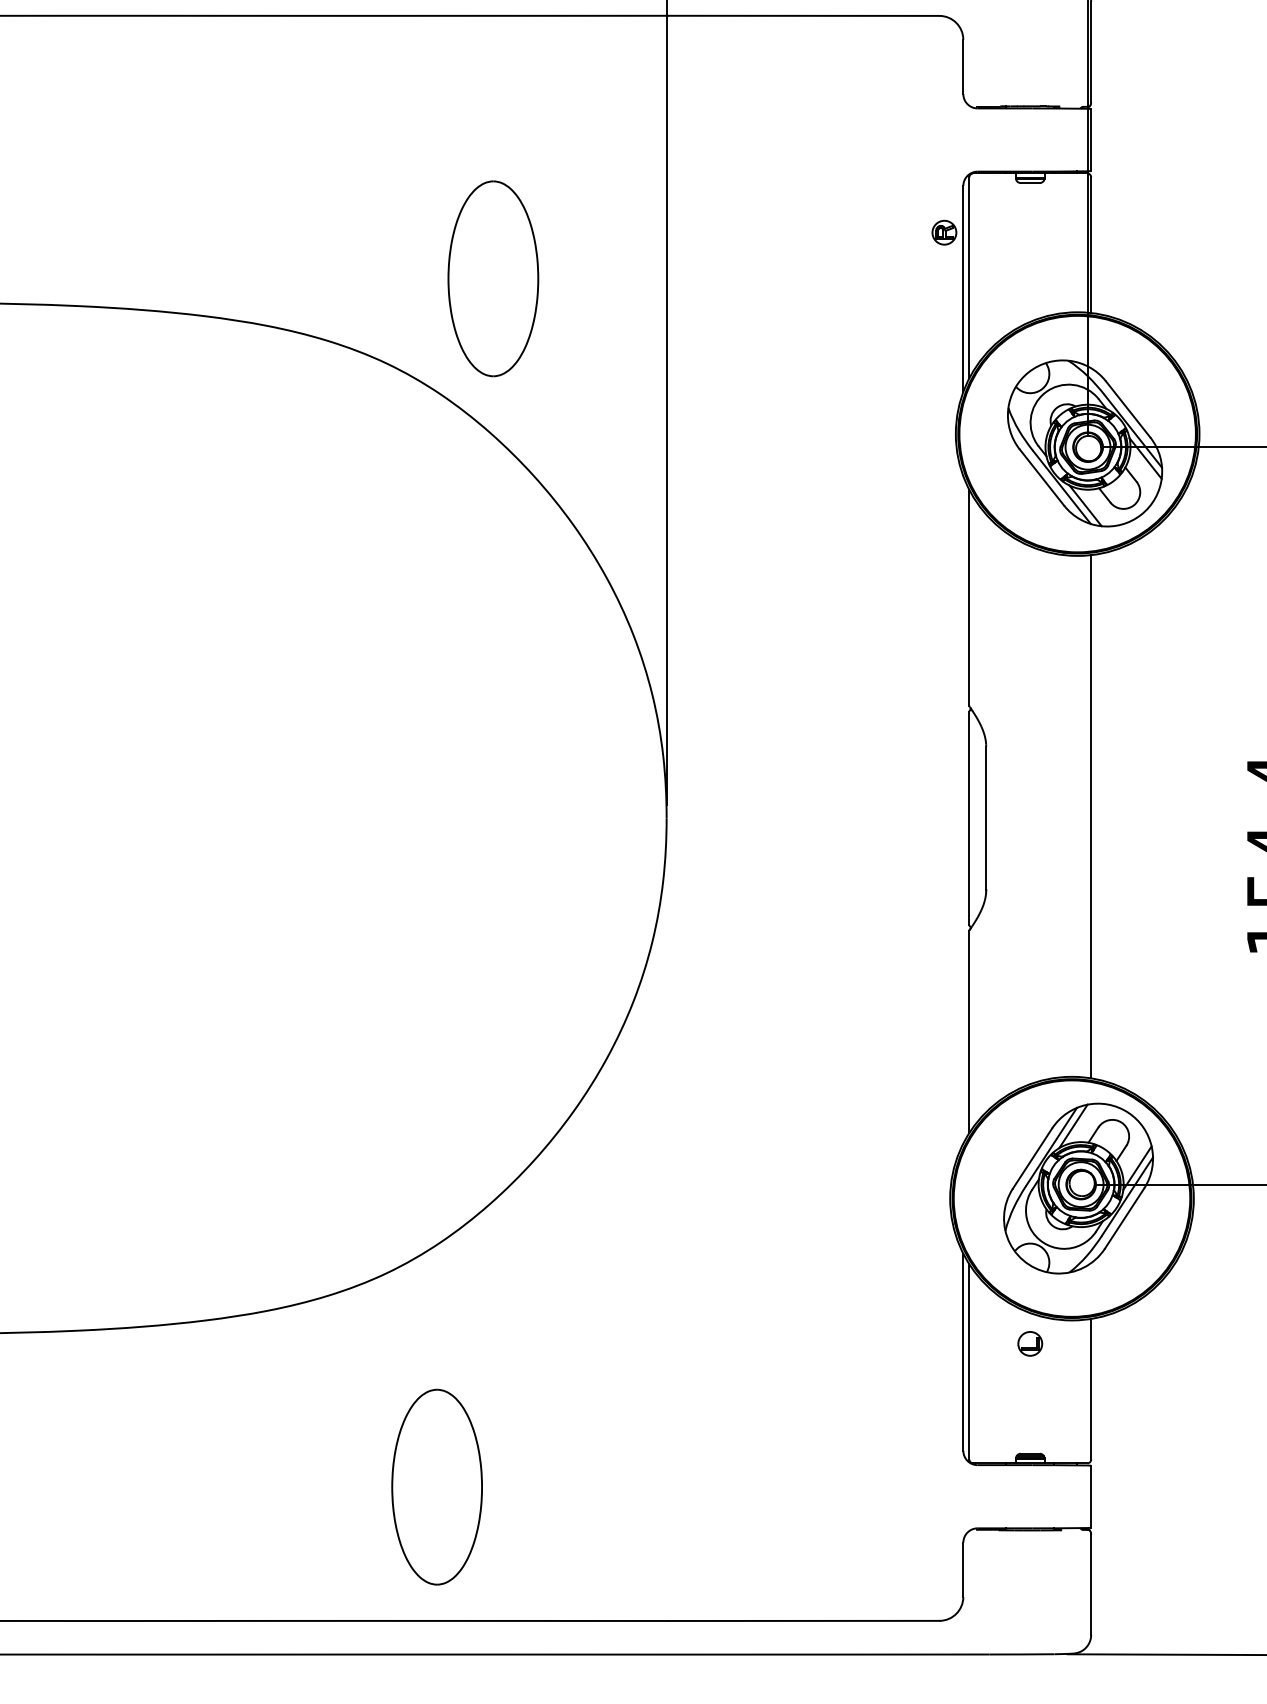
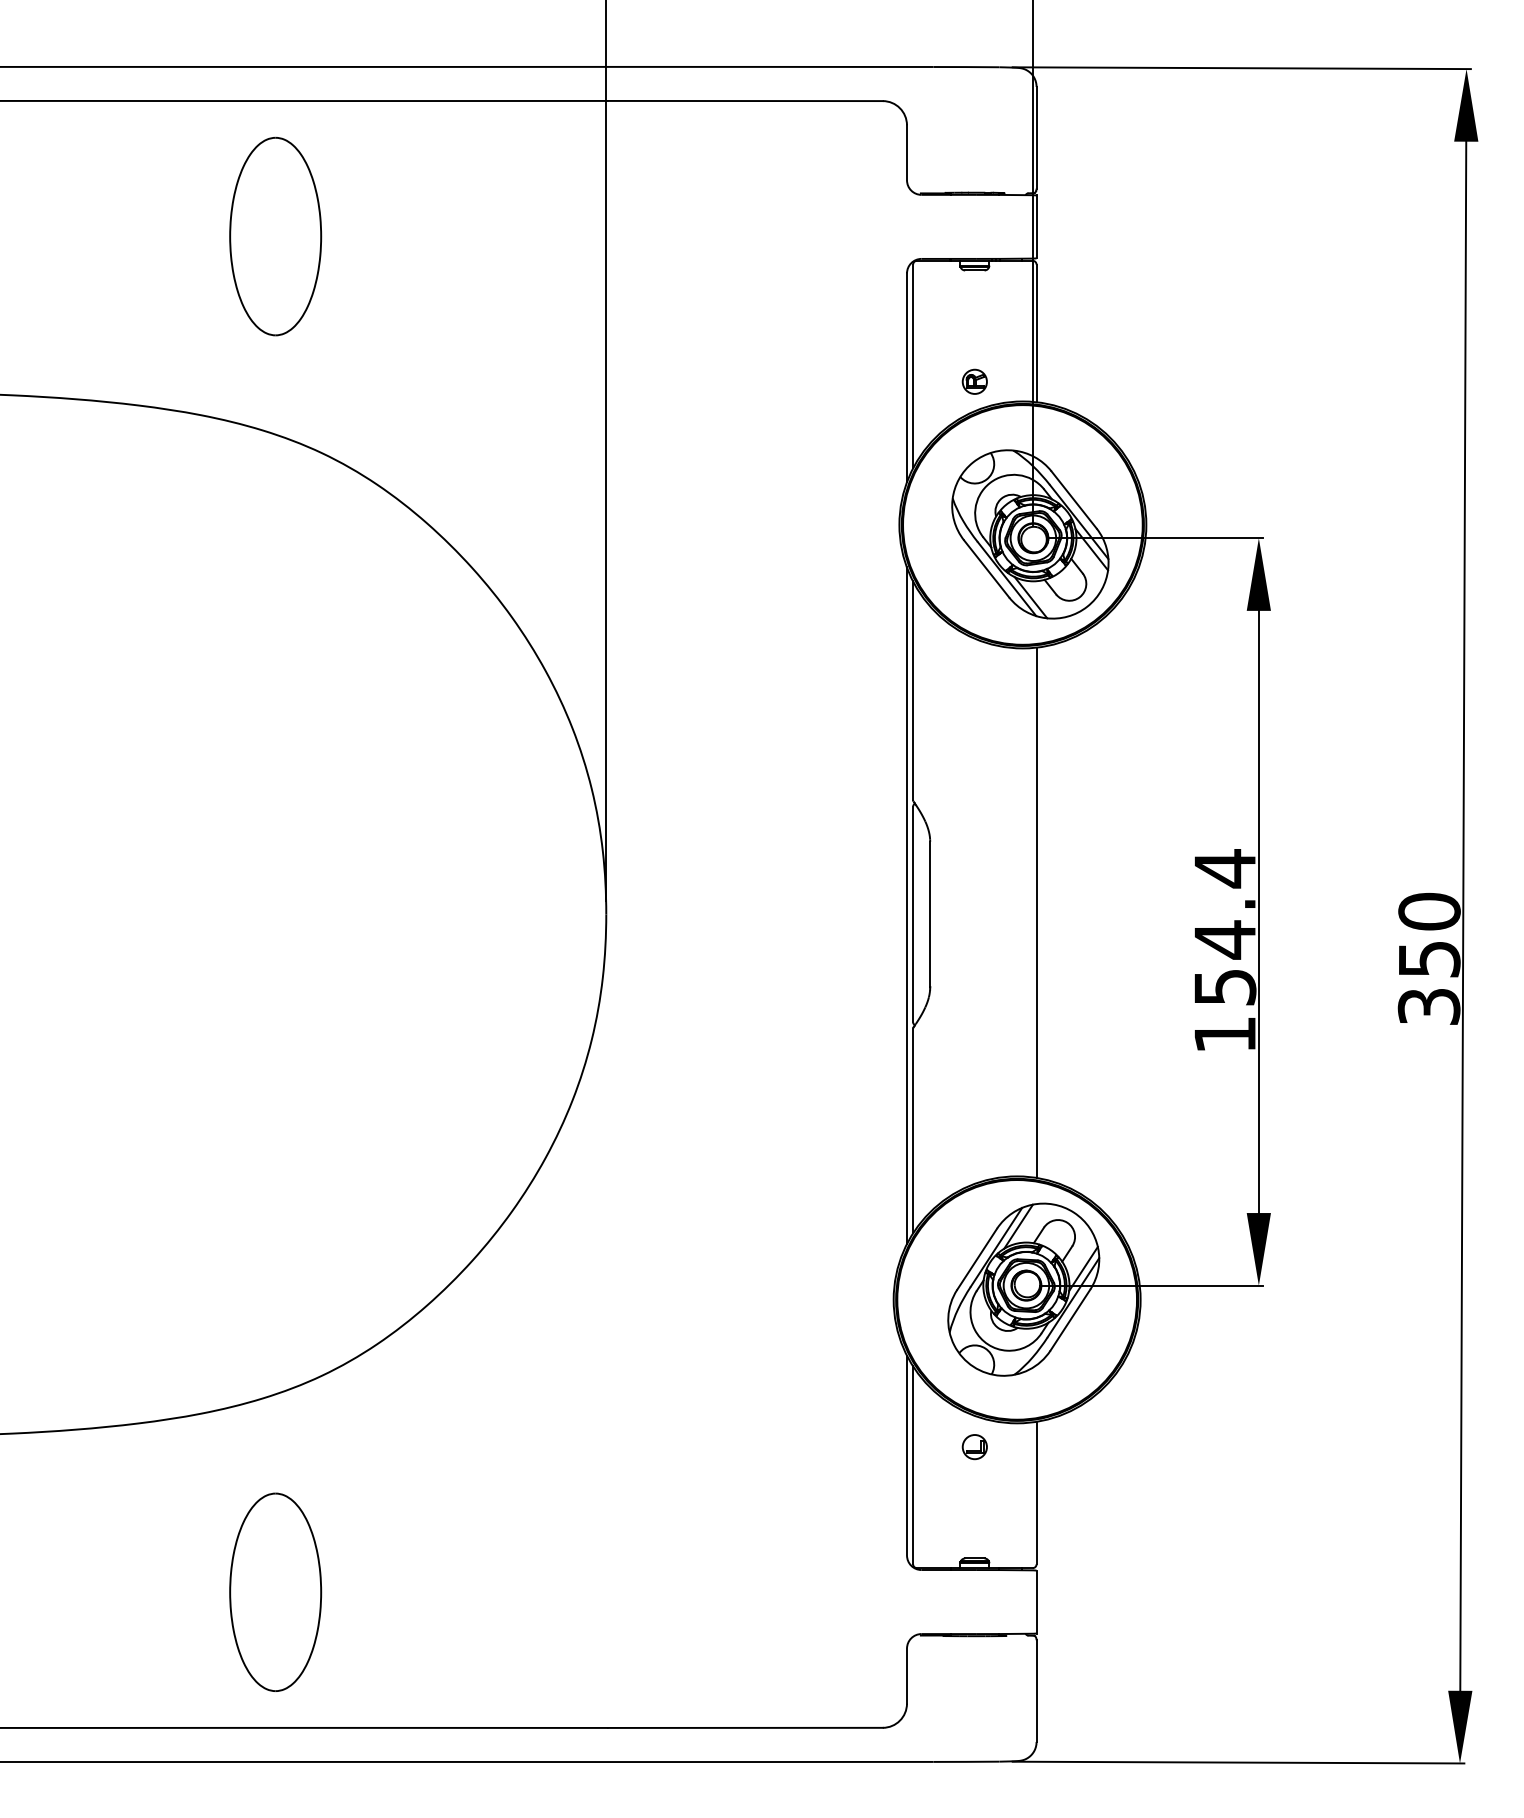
part: (944, 232) -> (974, 381), moved
part: (493, 278) -> (275, 236), moved
line: (962, 809) -> (906, 905), added
part: (436, 1486) -> (275, 1591), moved

